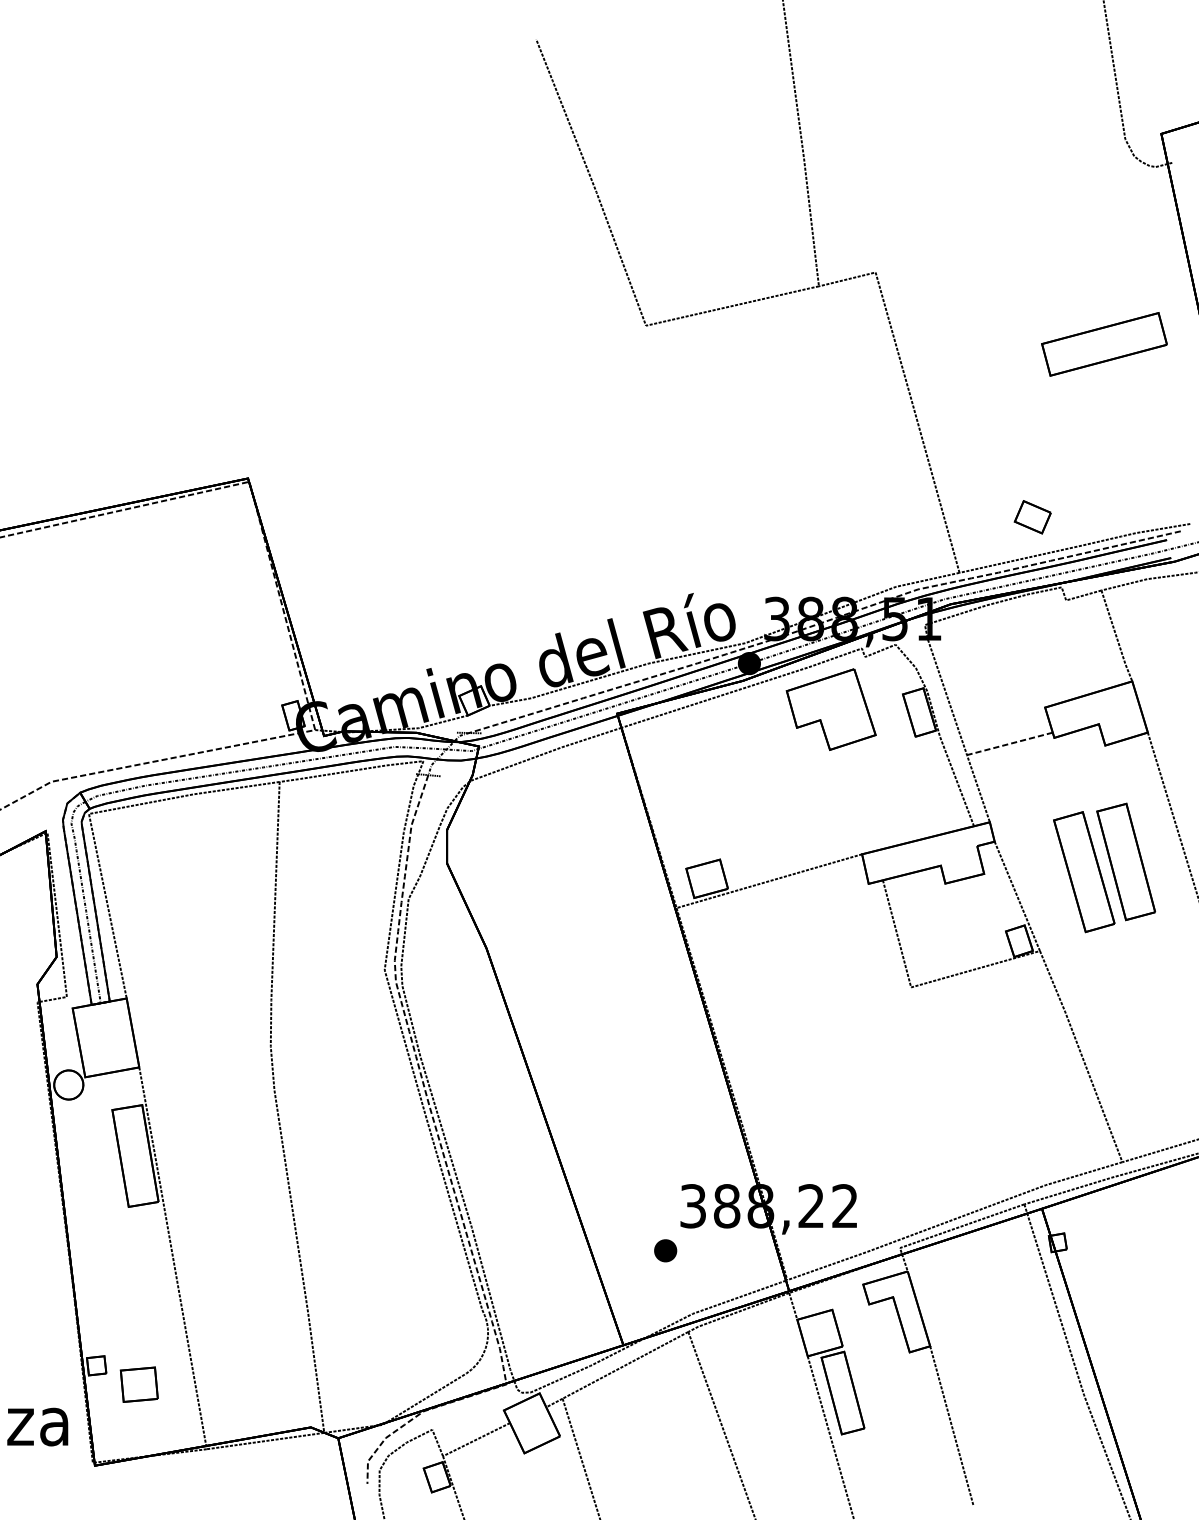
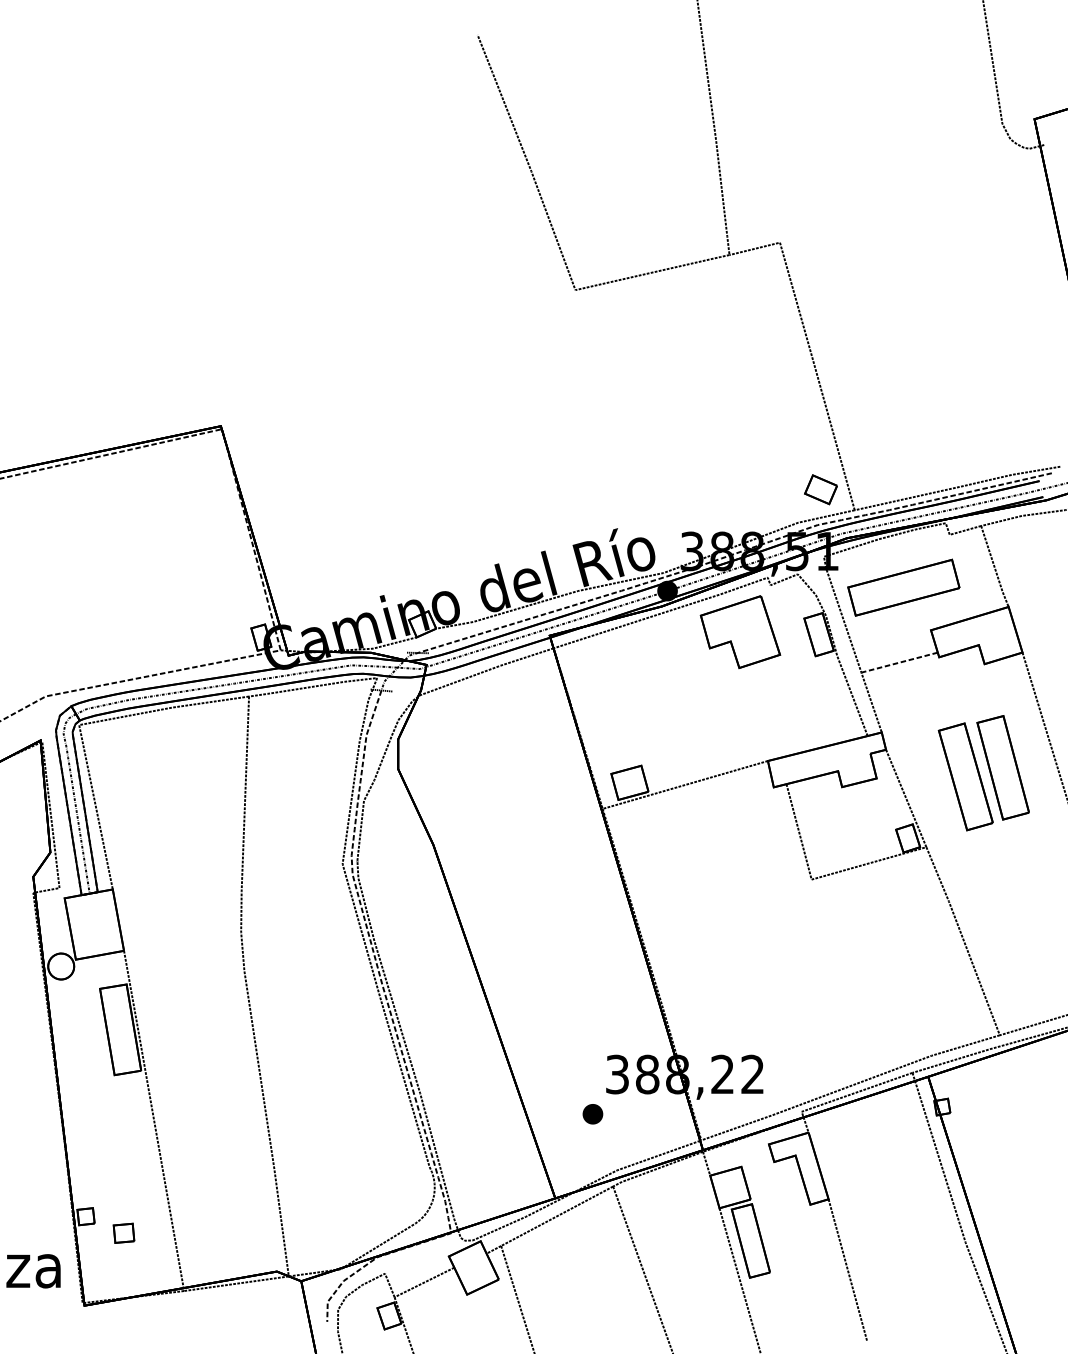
part: (1104, 344) -> (903, 587), moved
part: (1032, 516) -> (820, 489), moved
part: (138, 1383) -> (123, 1232), size x0.62

